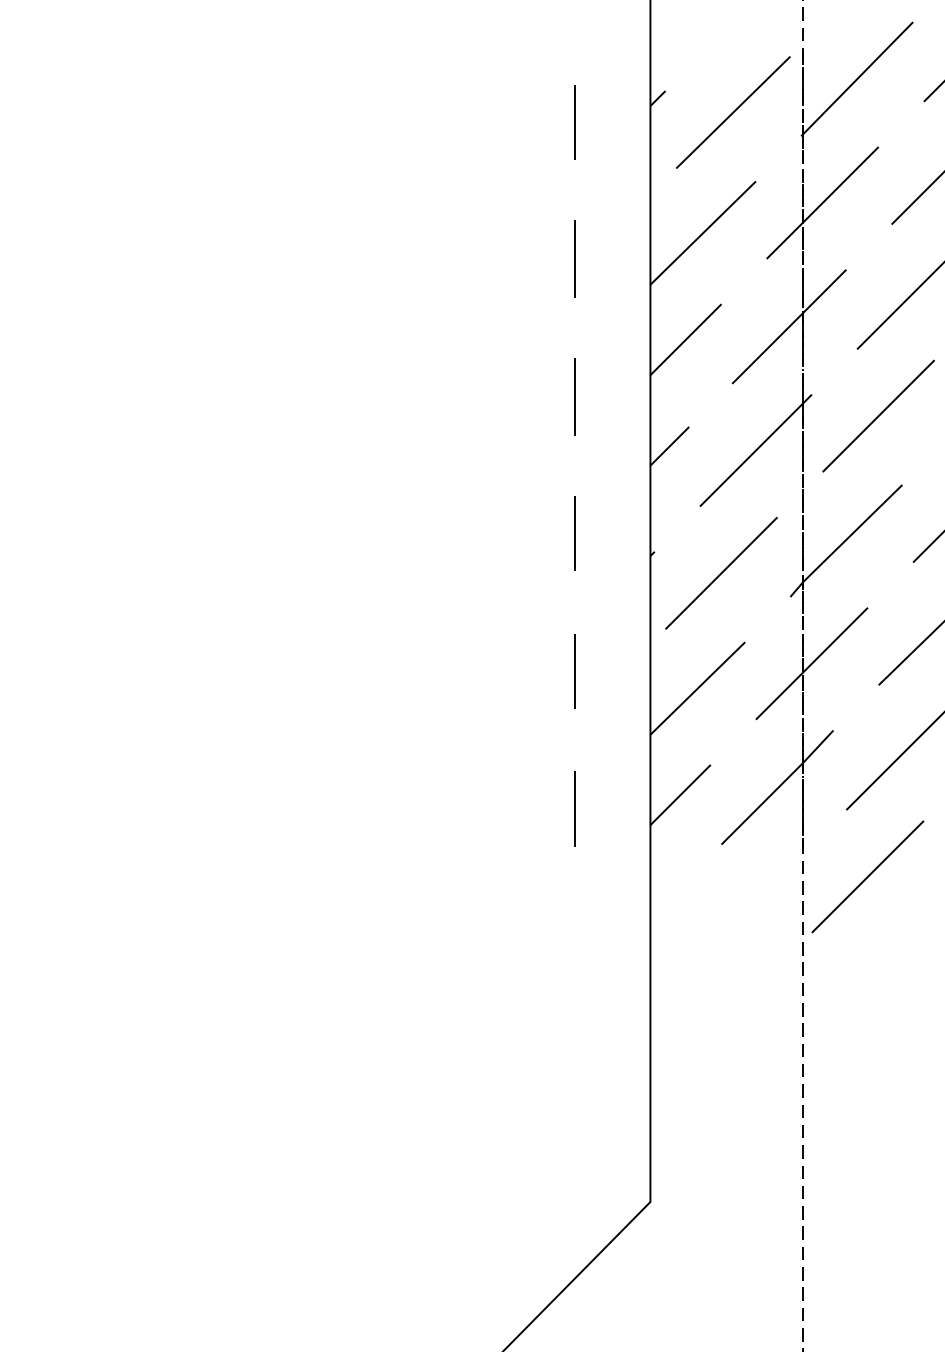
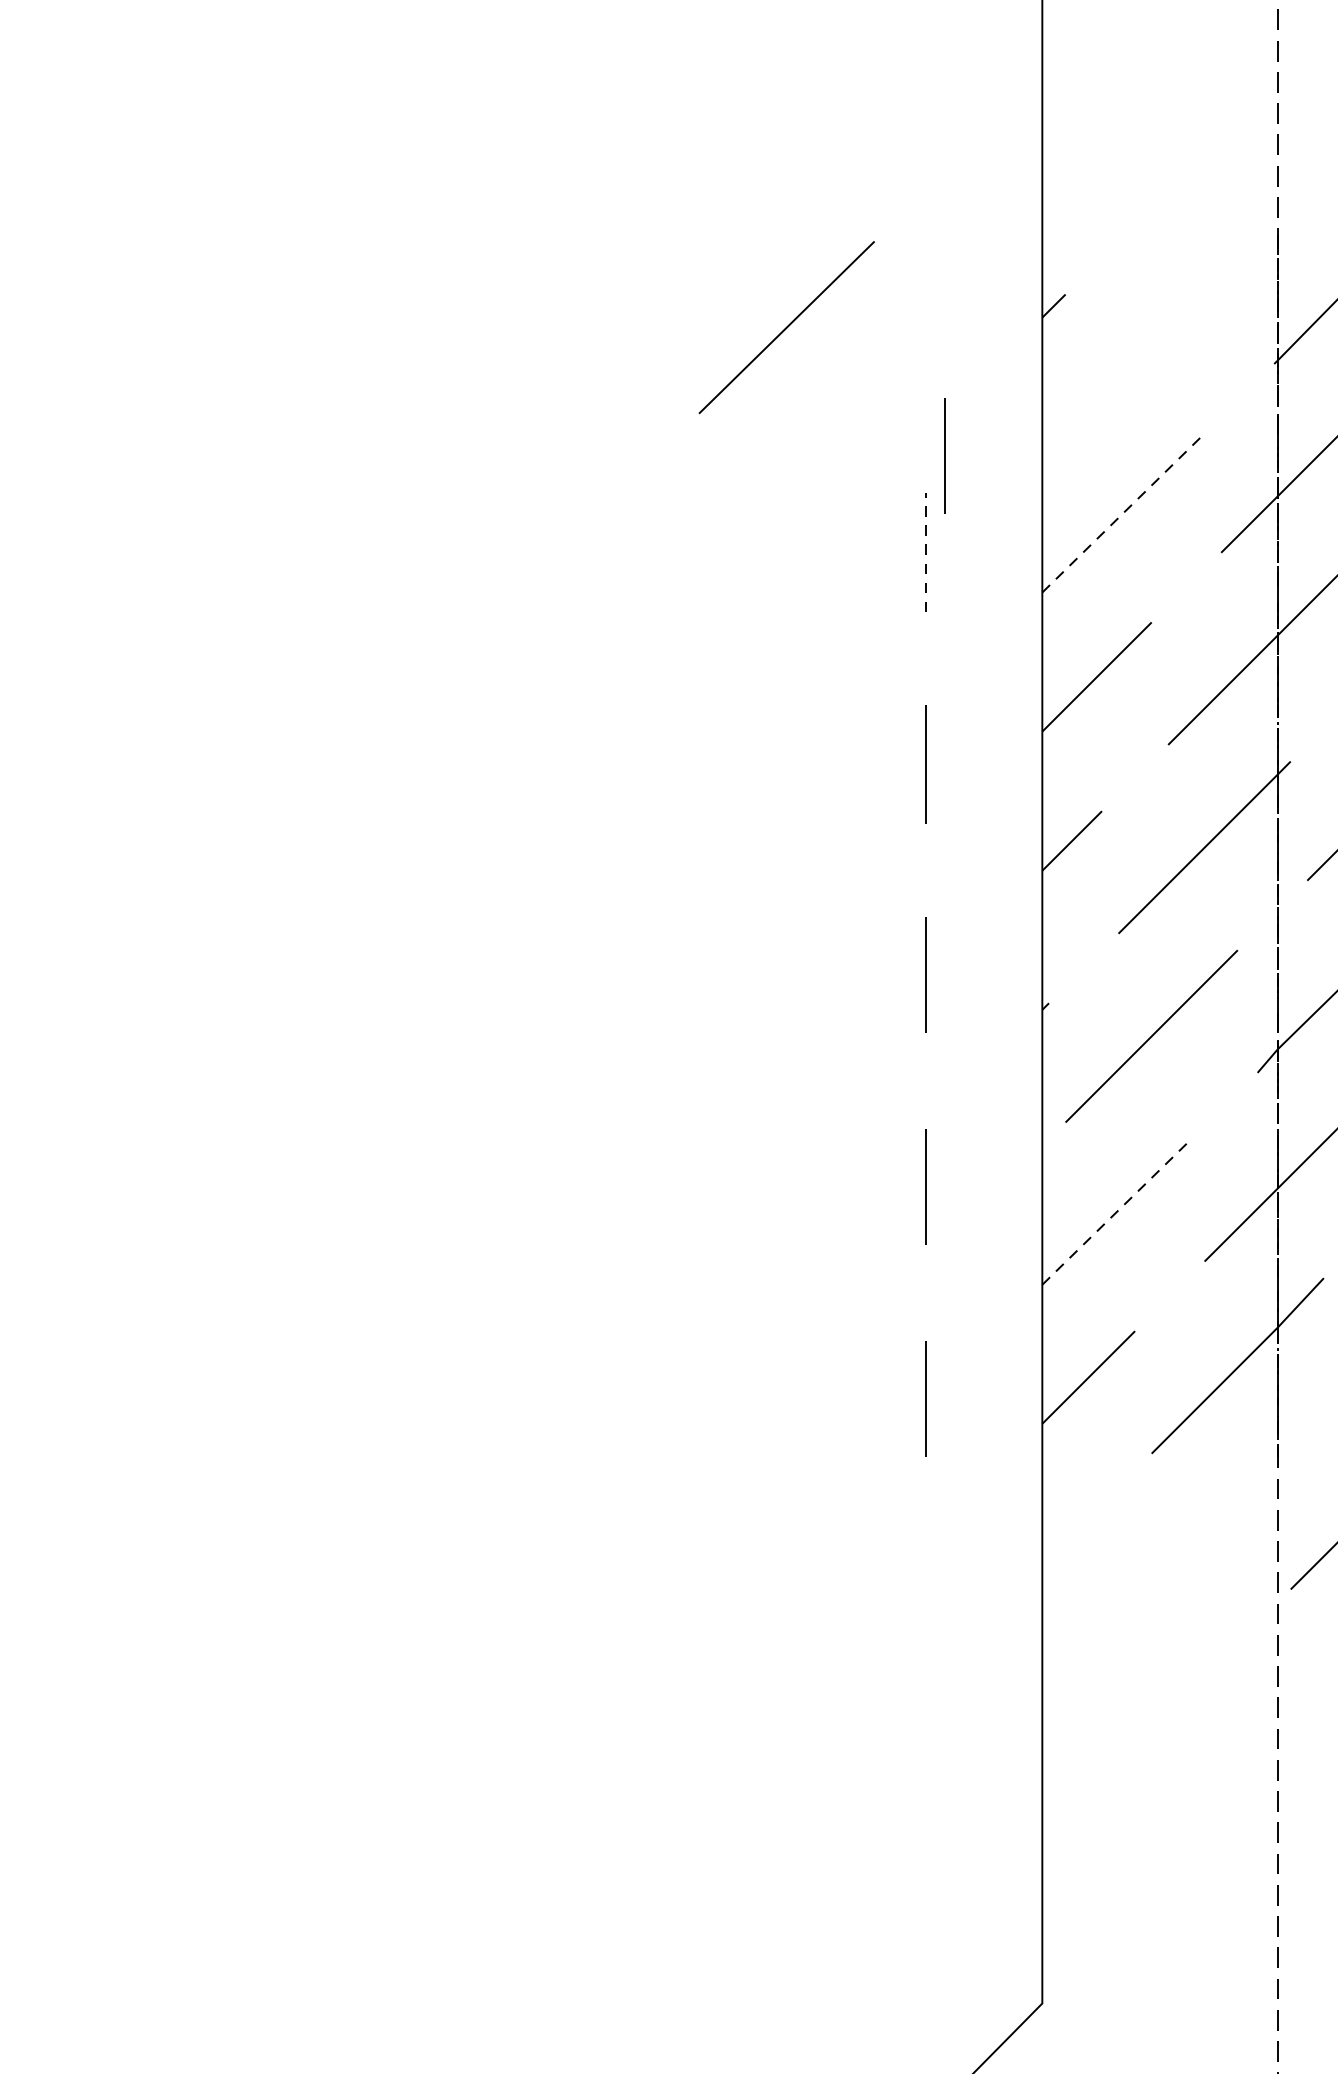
line: (732, 112) -> (785, 327), moved
line: (574, 122) -> (943, 456), moved
line: (703, 233) -> (1123, 513), solid -> dashed
line: (575, 258) -> (927, 552), solid -> dashed
line: (698, 688) -> (1116, 1213), solid -> dashed

